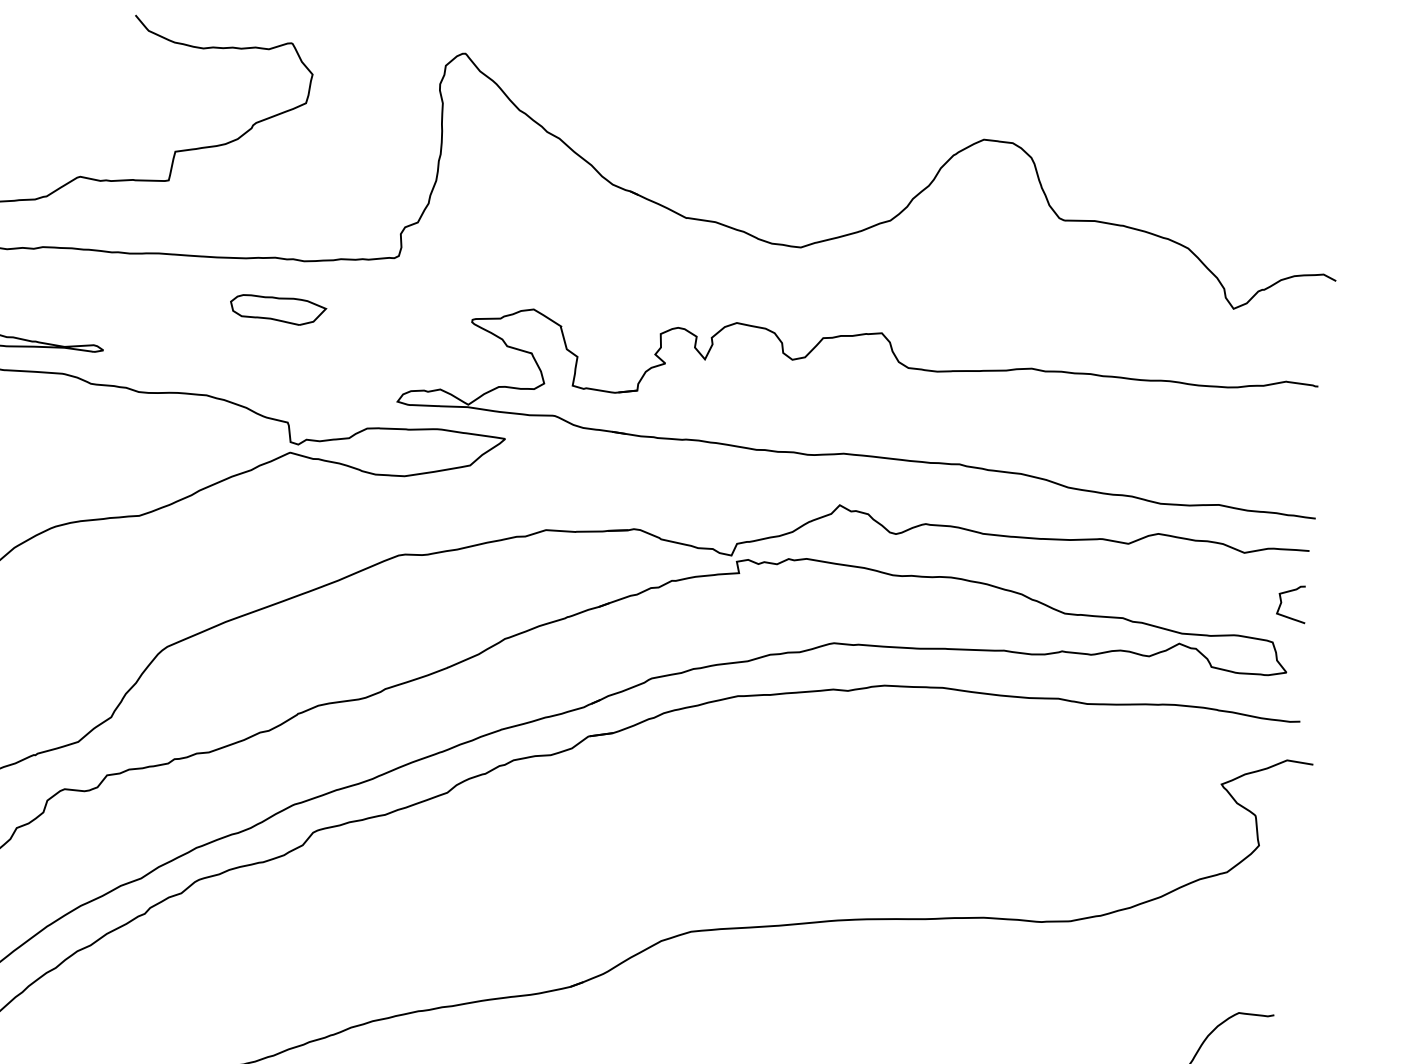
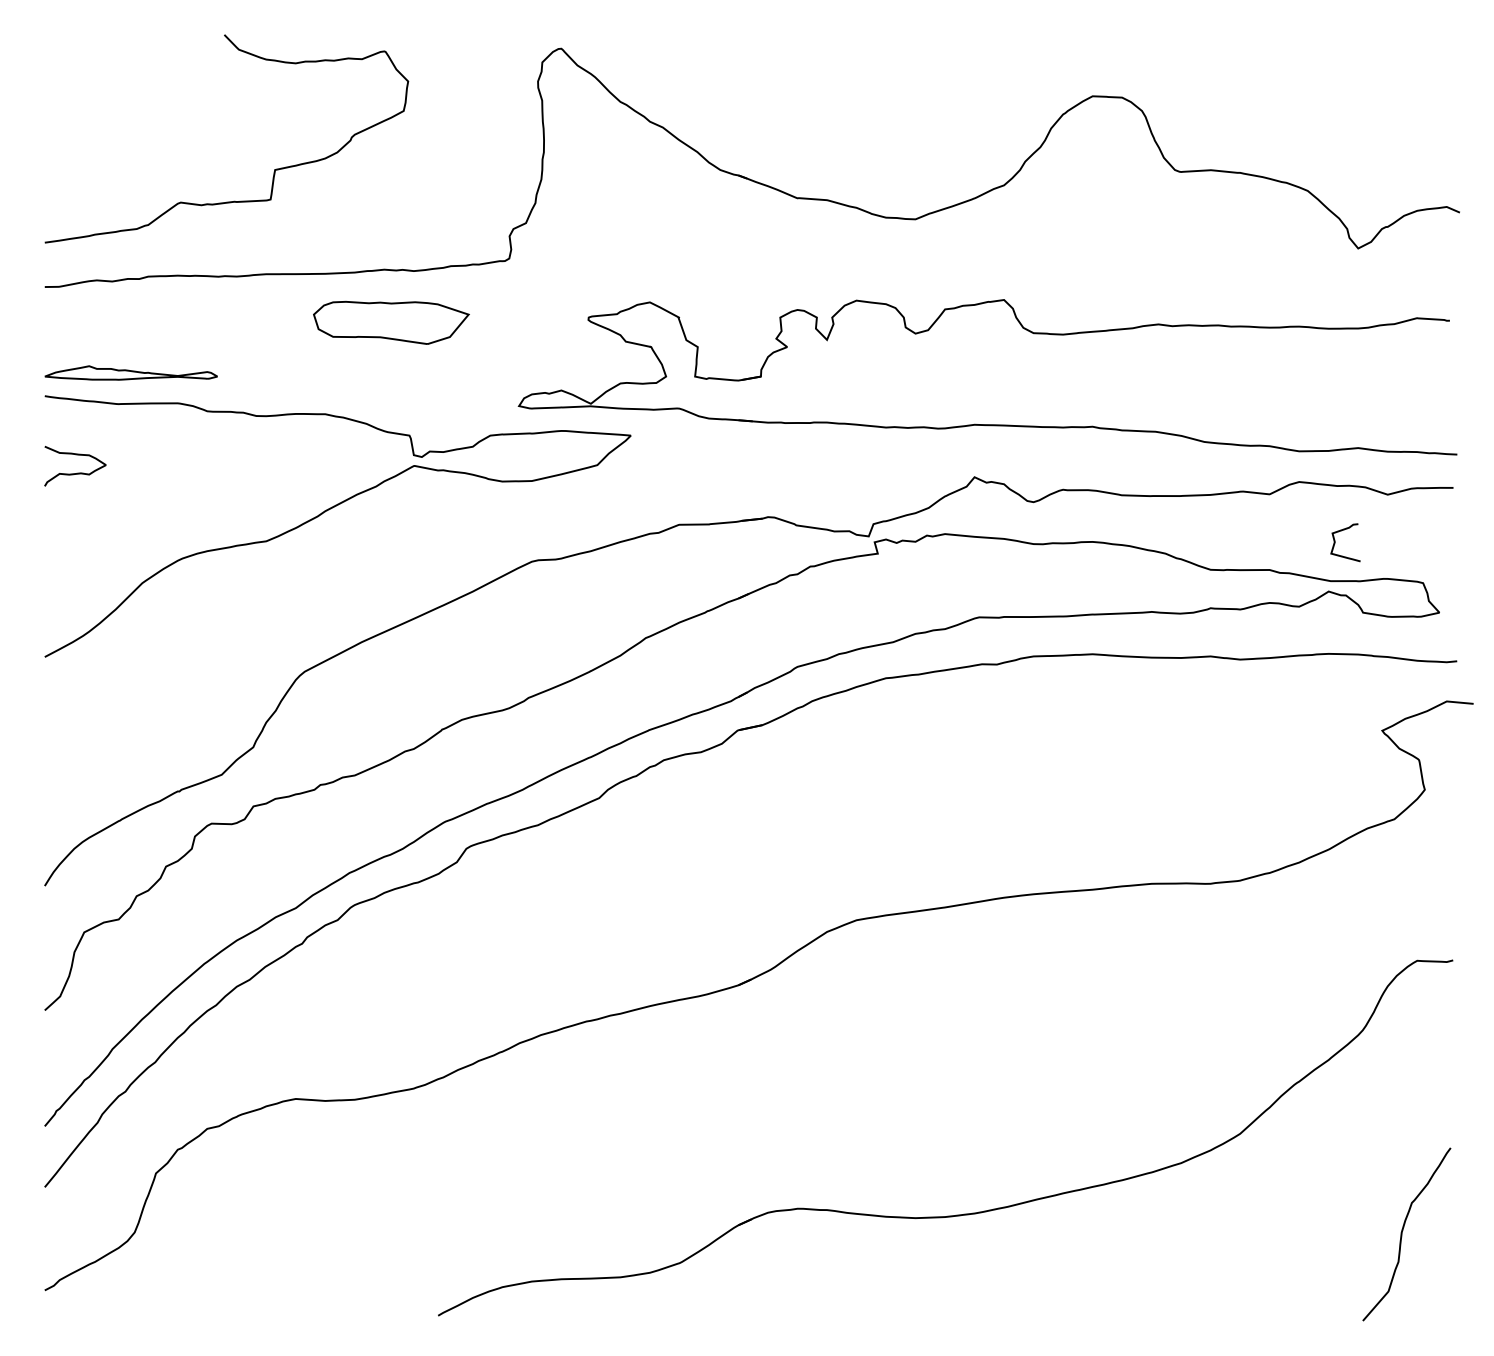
part: (277, 310) -> (390, 322), size x1.6
curve: (1281, 602) -> (1335, 542), moved

